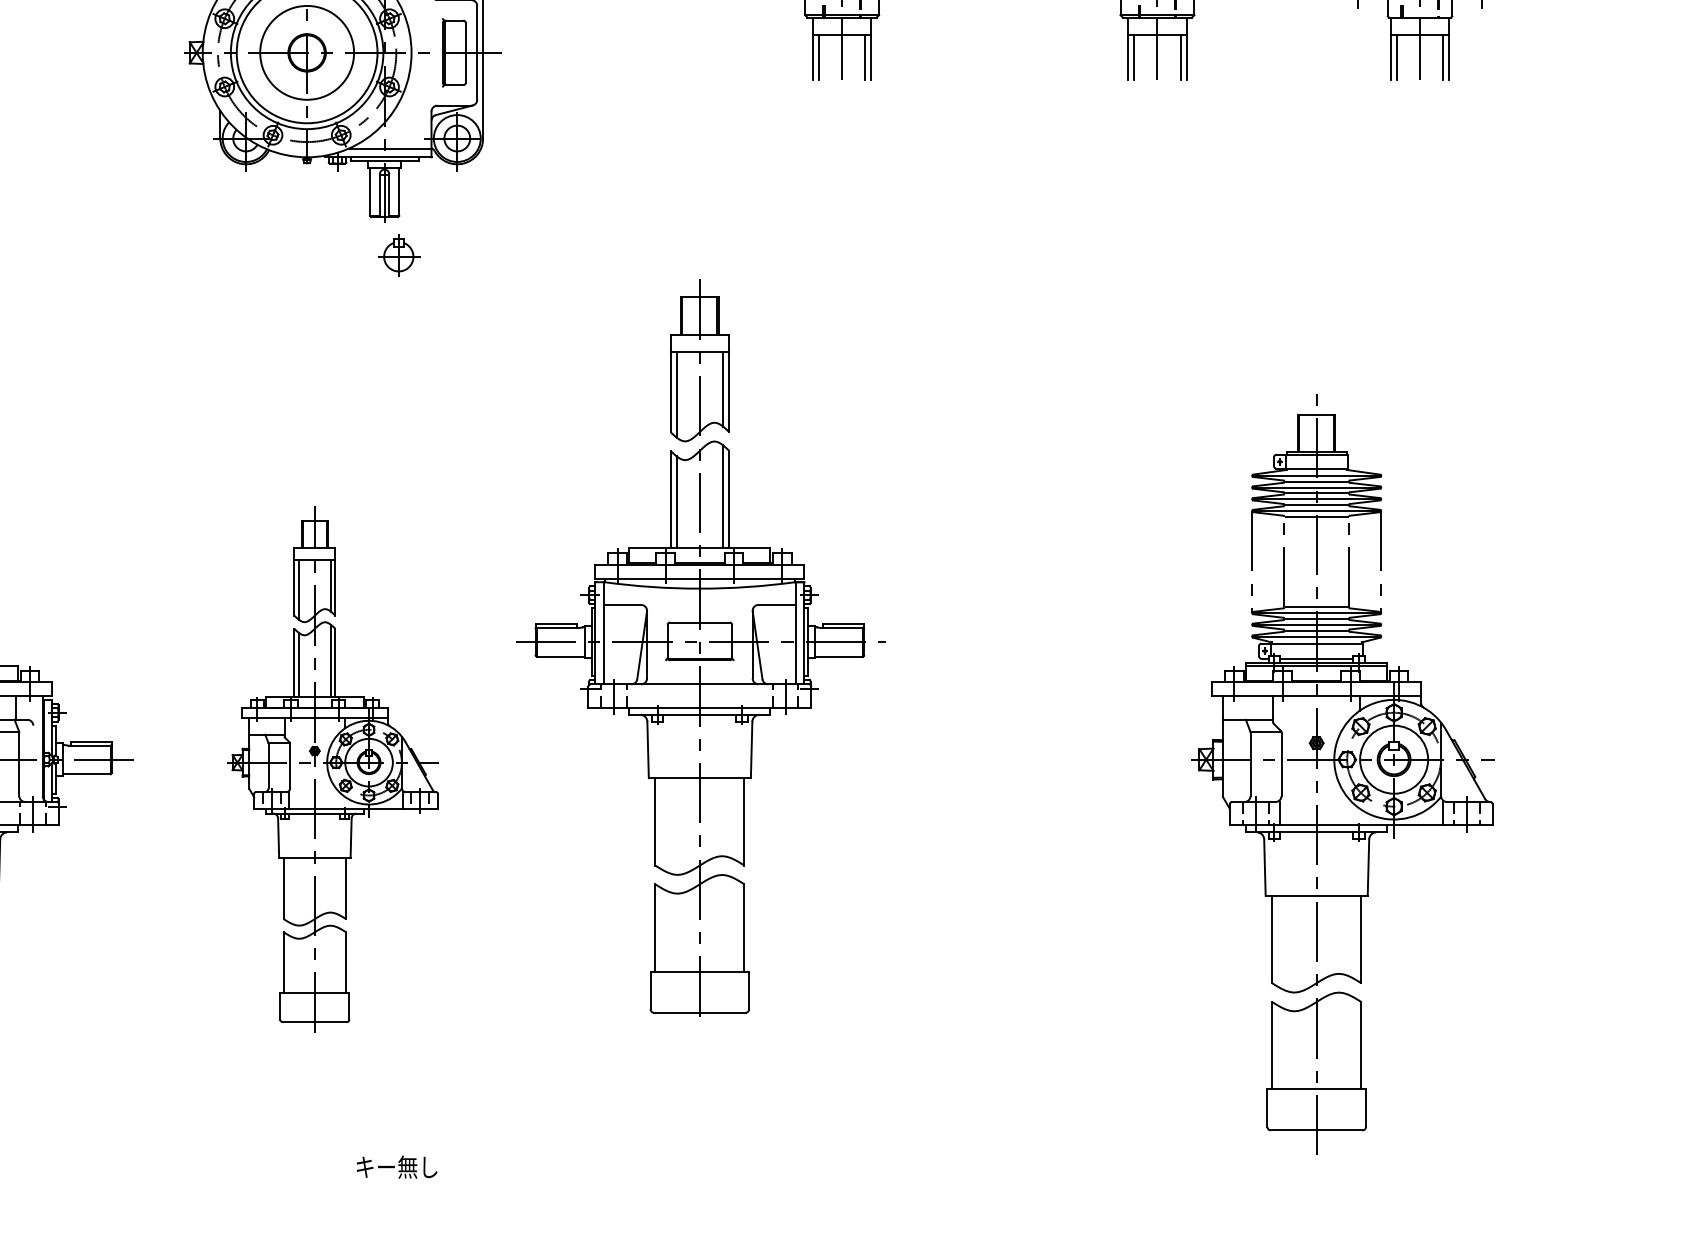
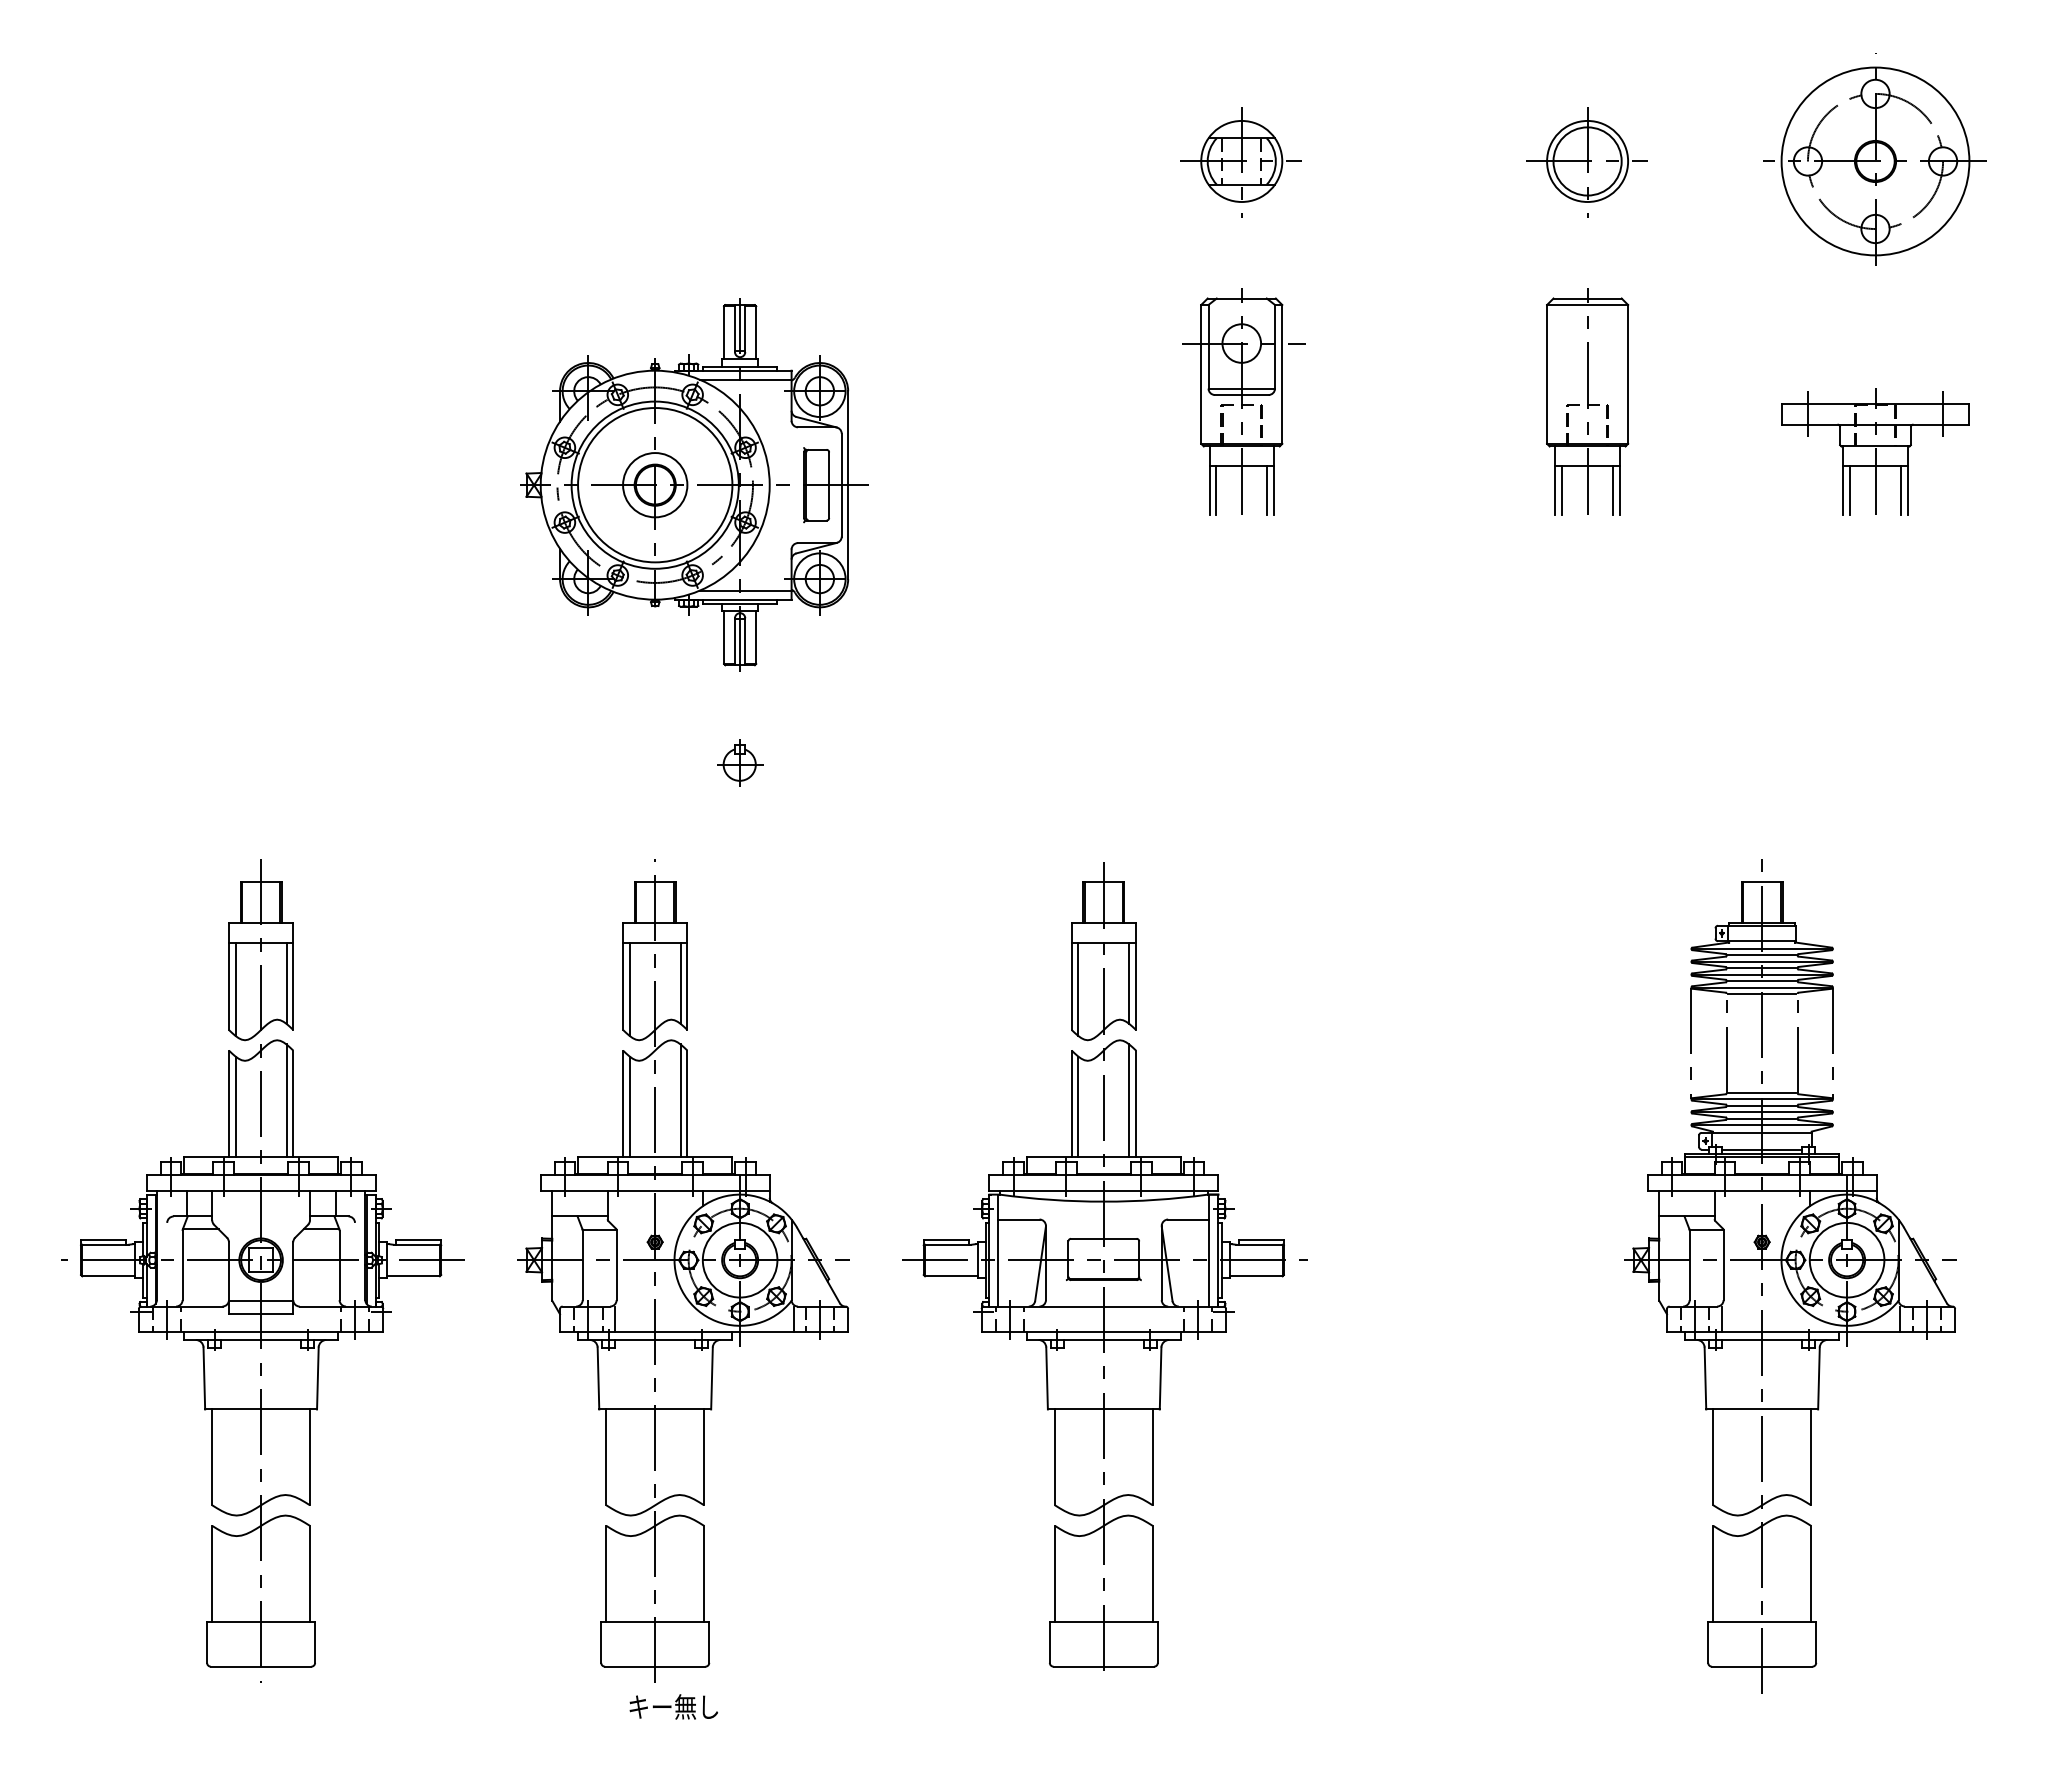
circle: (307, 53) -> (655, 485), size x0.62
part: (399, 254) -> (740, 762), moved
part: (700, 647) -> (1104, 1266), moved
part: (332, 769) -> (683, 1270), size x1.43
text: (396, 1166) -> (673, 1706), moved

